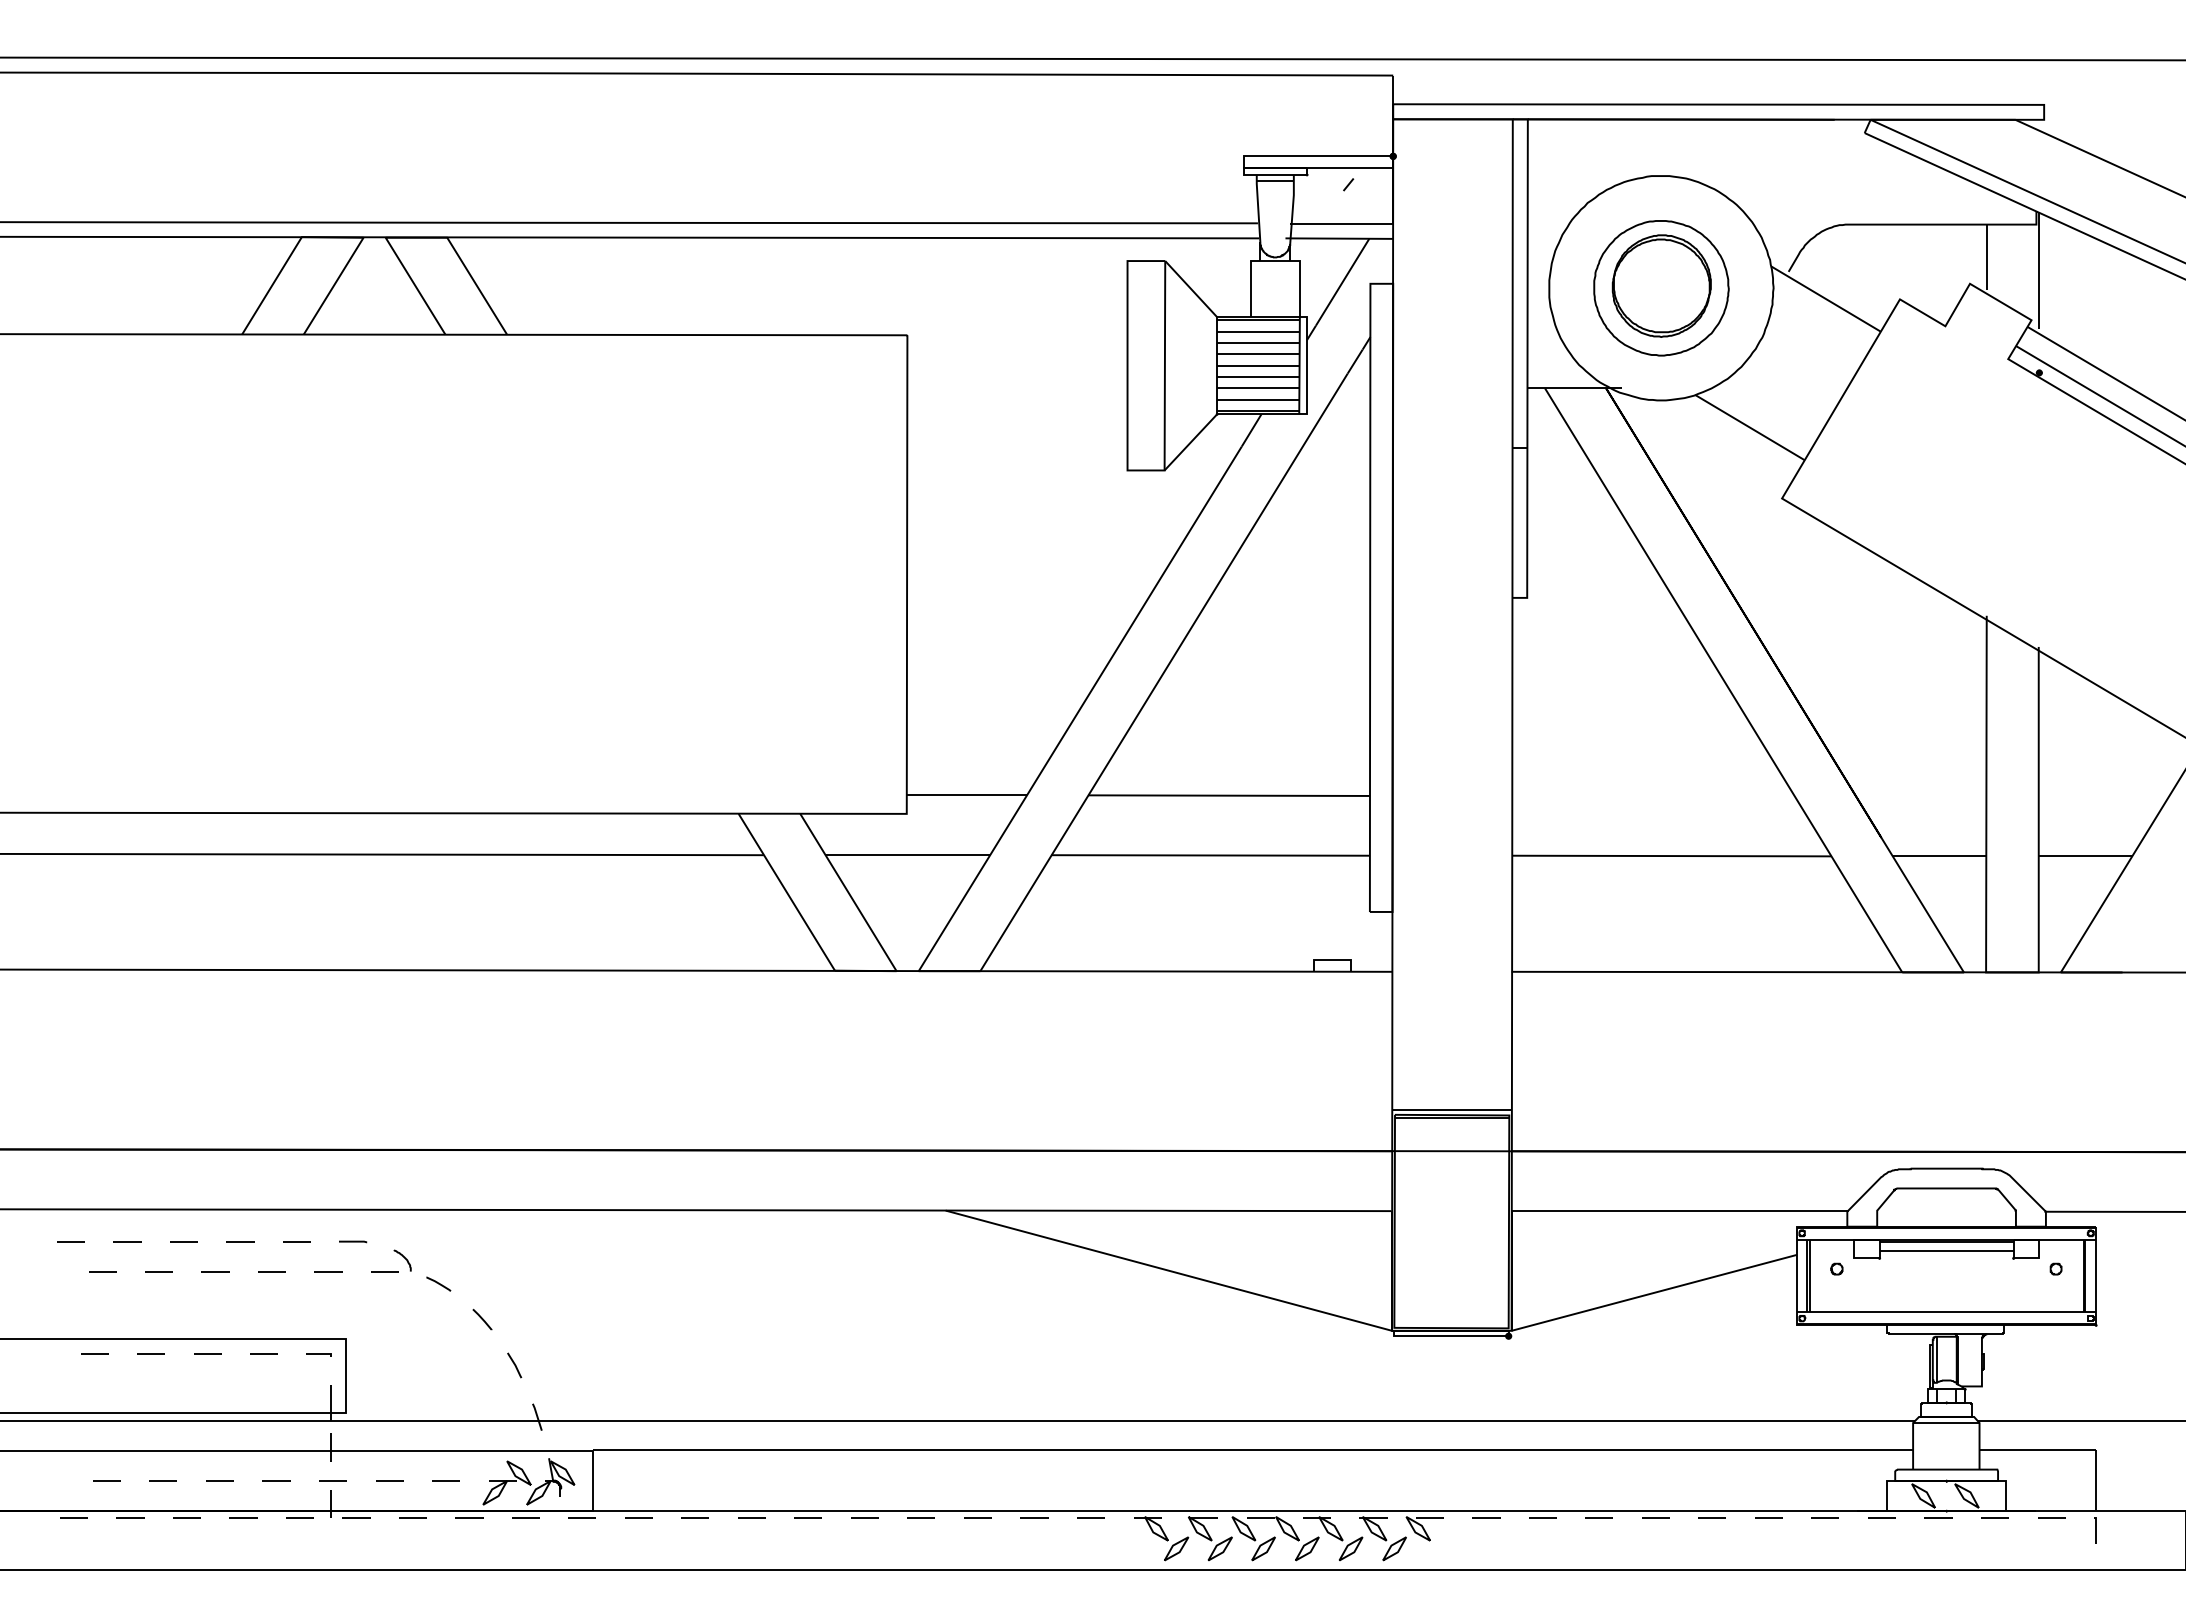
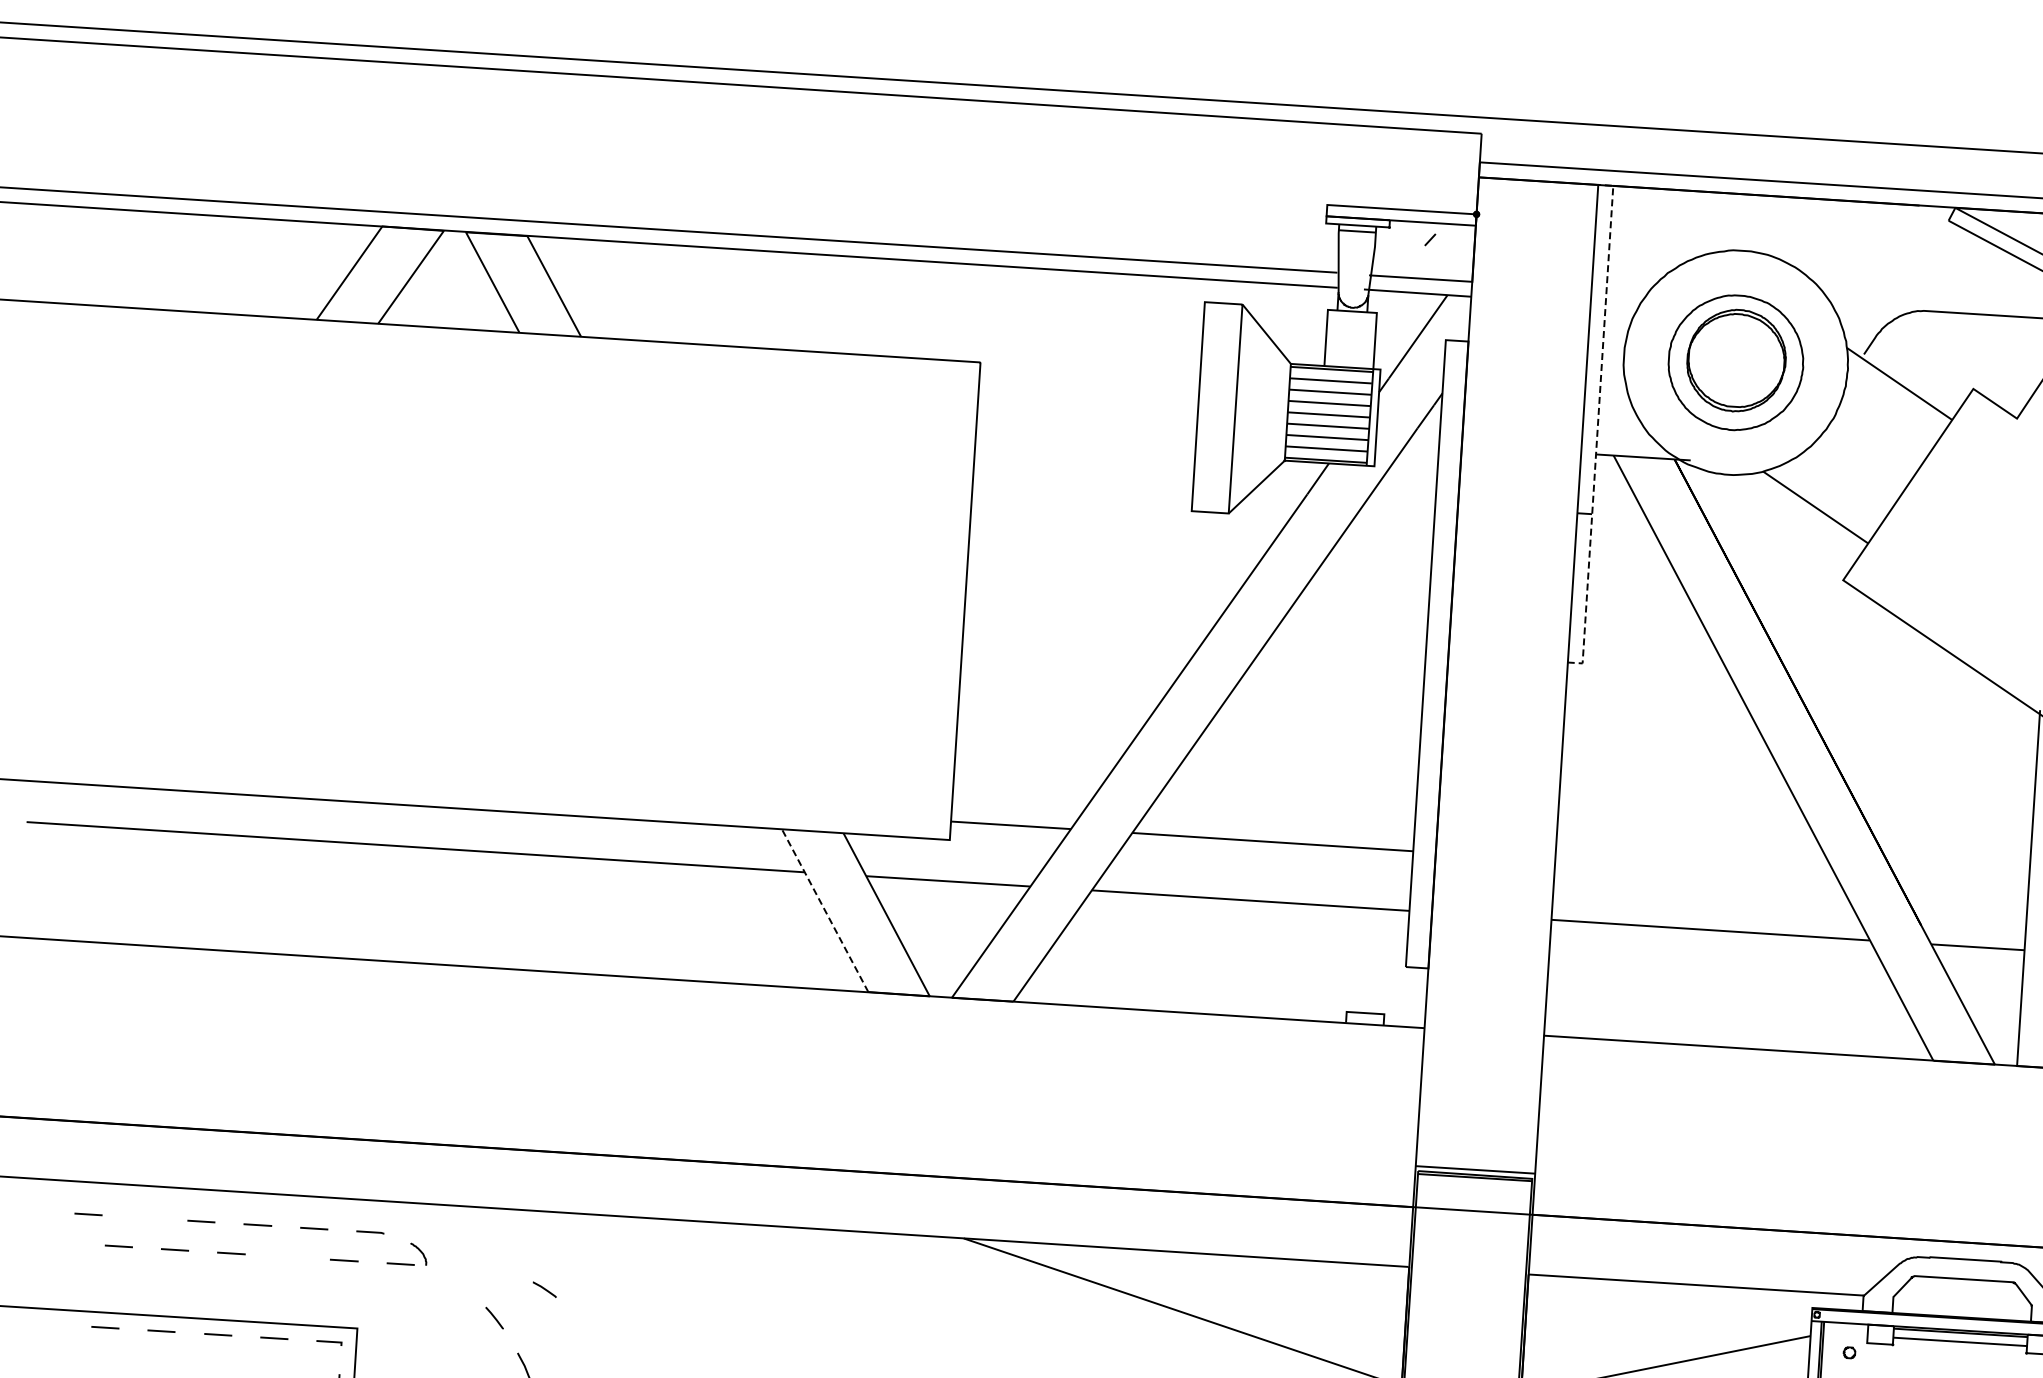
line: (1527, 358) -> (1597, 424), solid -> dashed
line: (786, 892) -> (824, 910), solid -> dashed
line: (127, 1241) -> (145, 1217), removed
line: (271, 1271) -> (287, 1256), removed
line: (438, 1283) -> (544, 1289), moved

